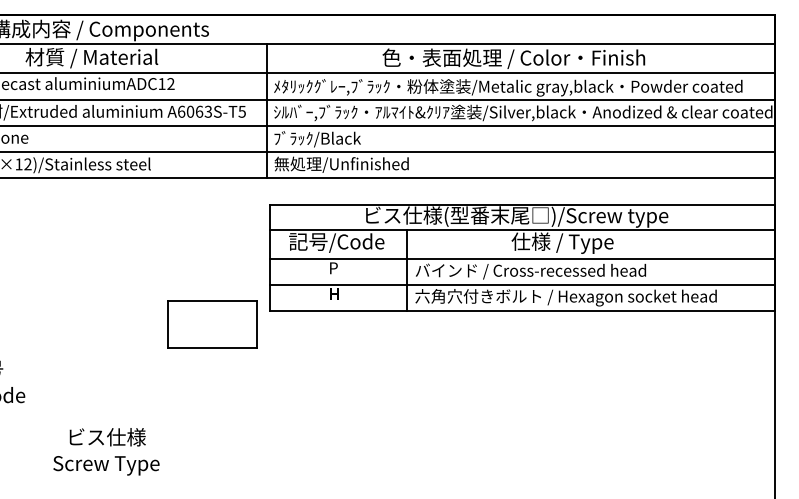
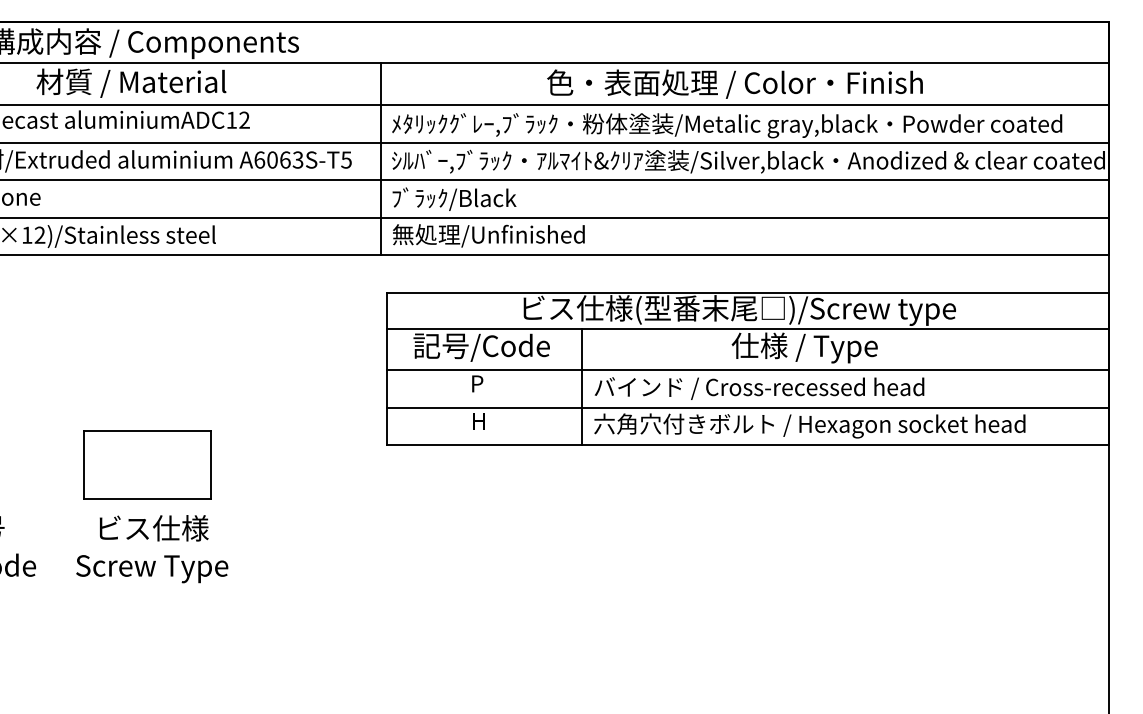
part: (212, 324) -> (148, 464), moved
text: (106, 451) -> (152, 548), moved

